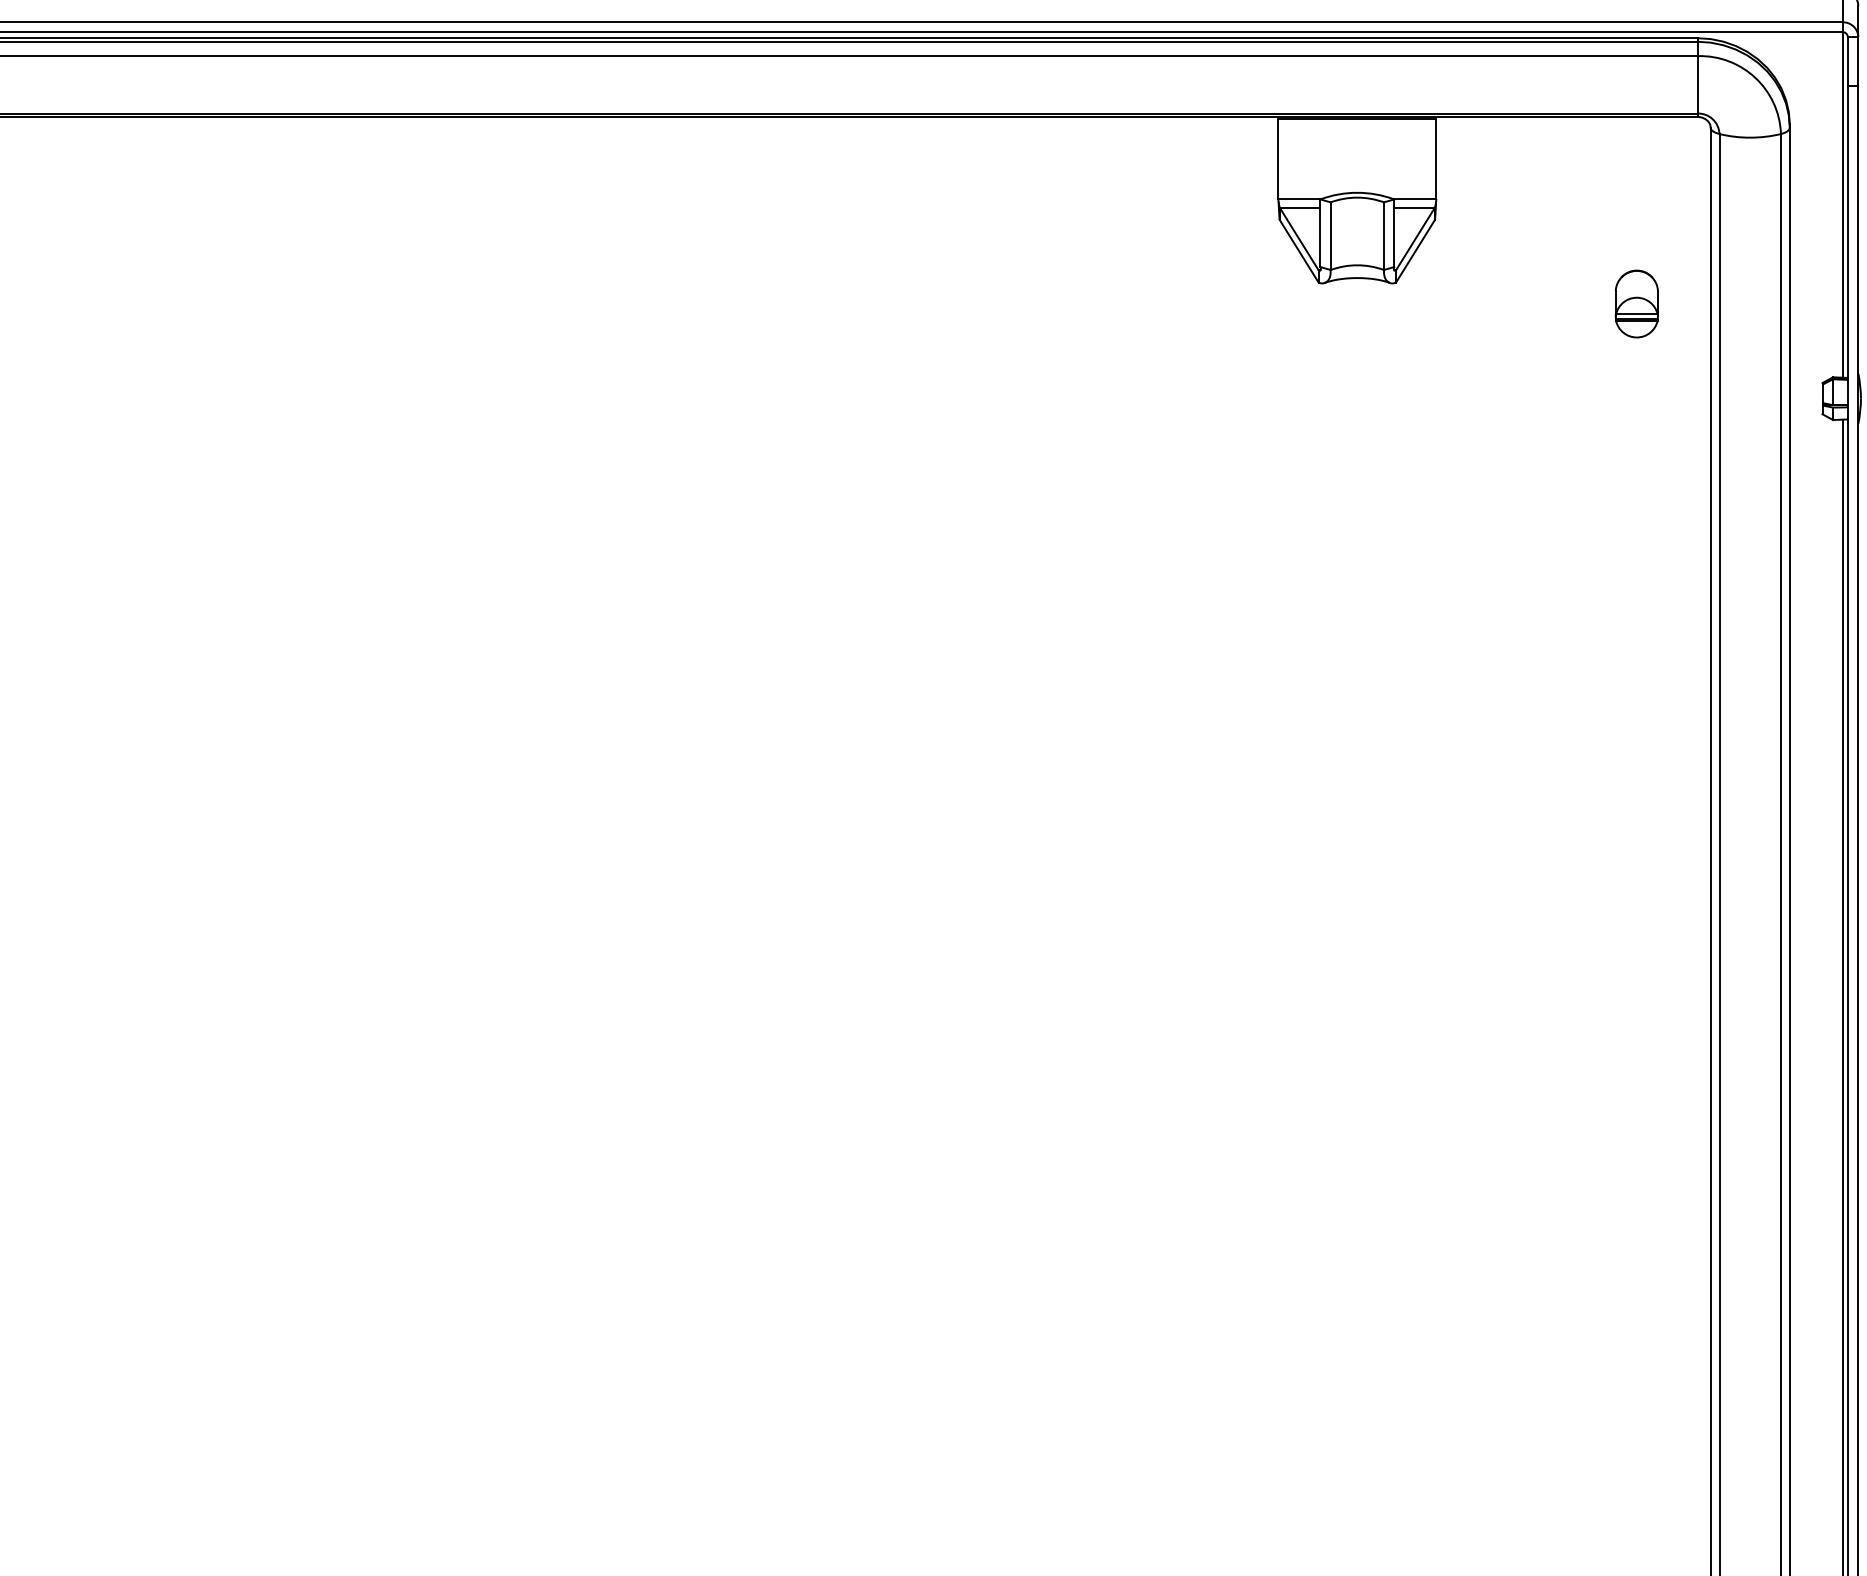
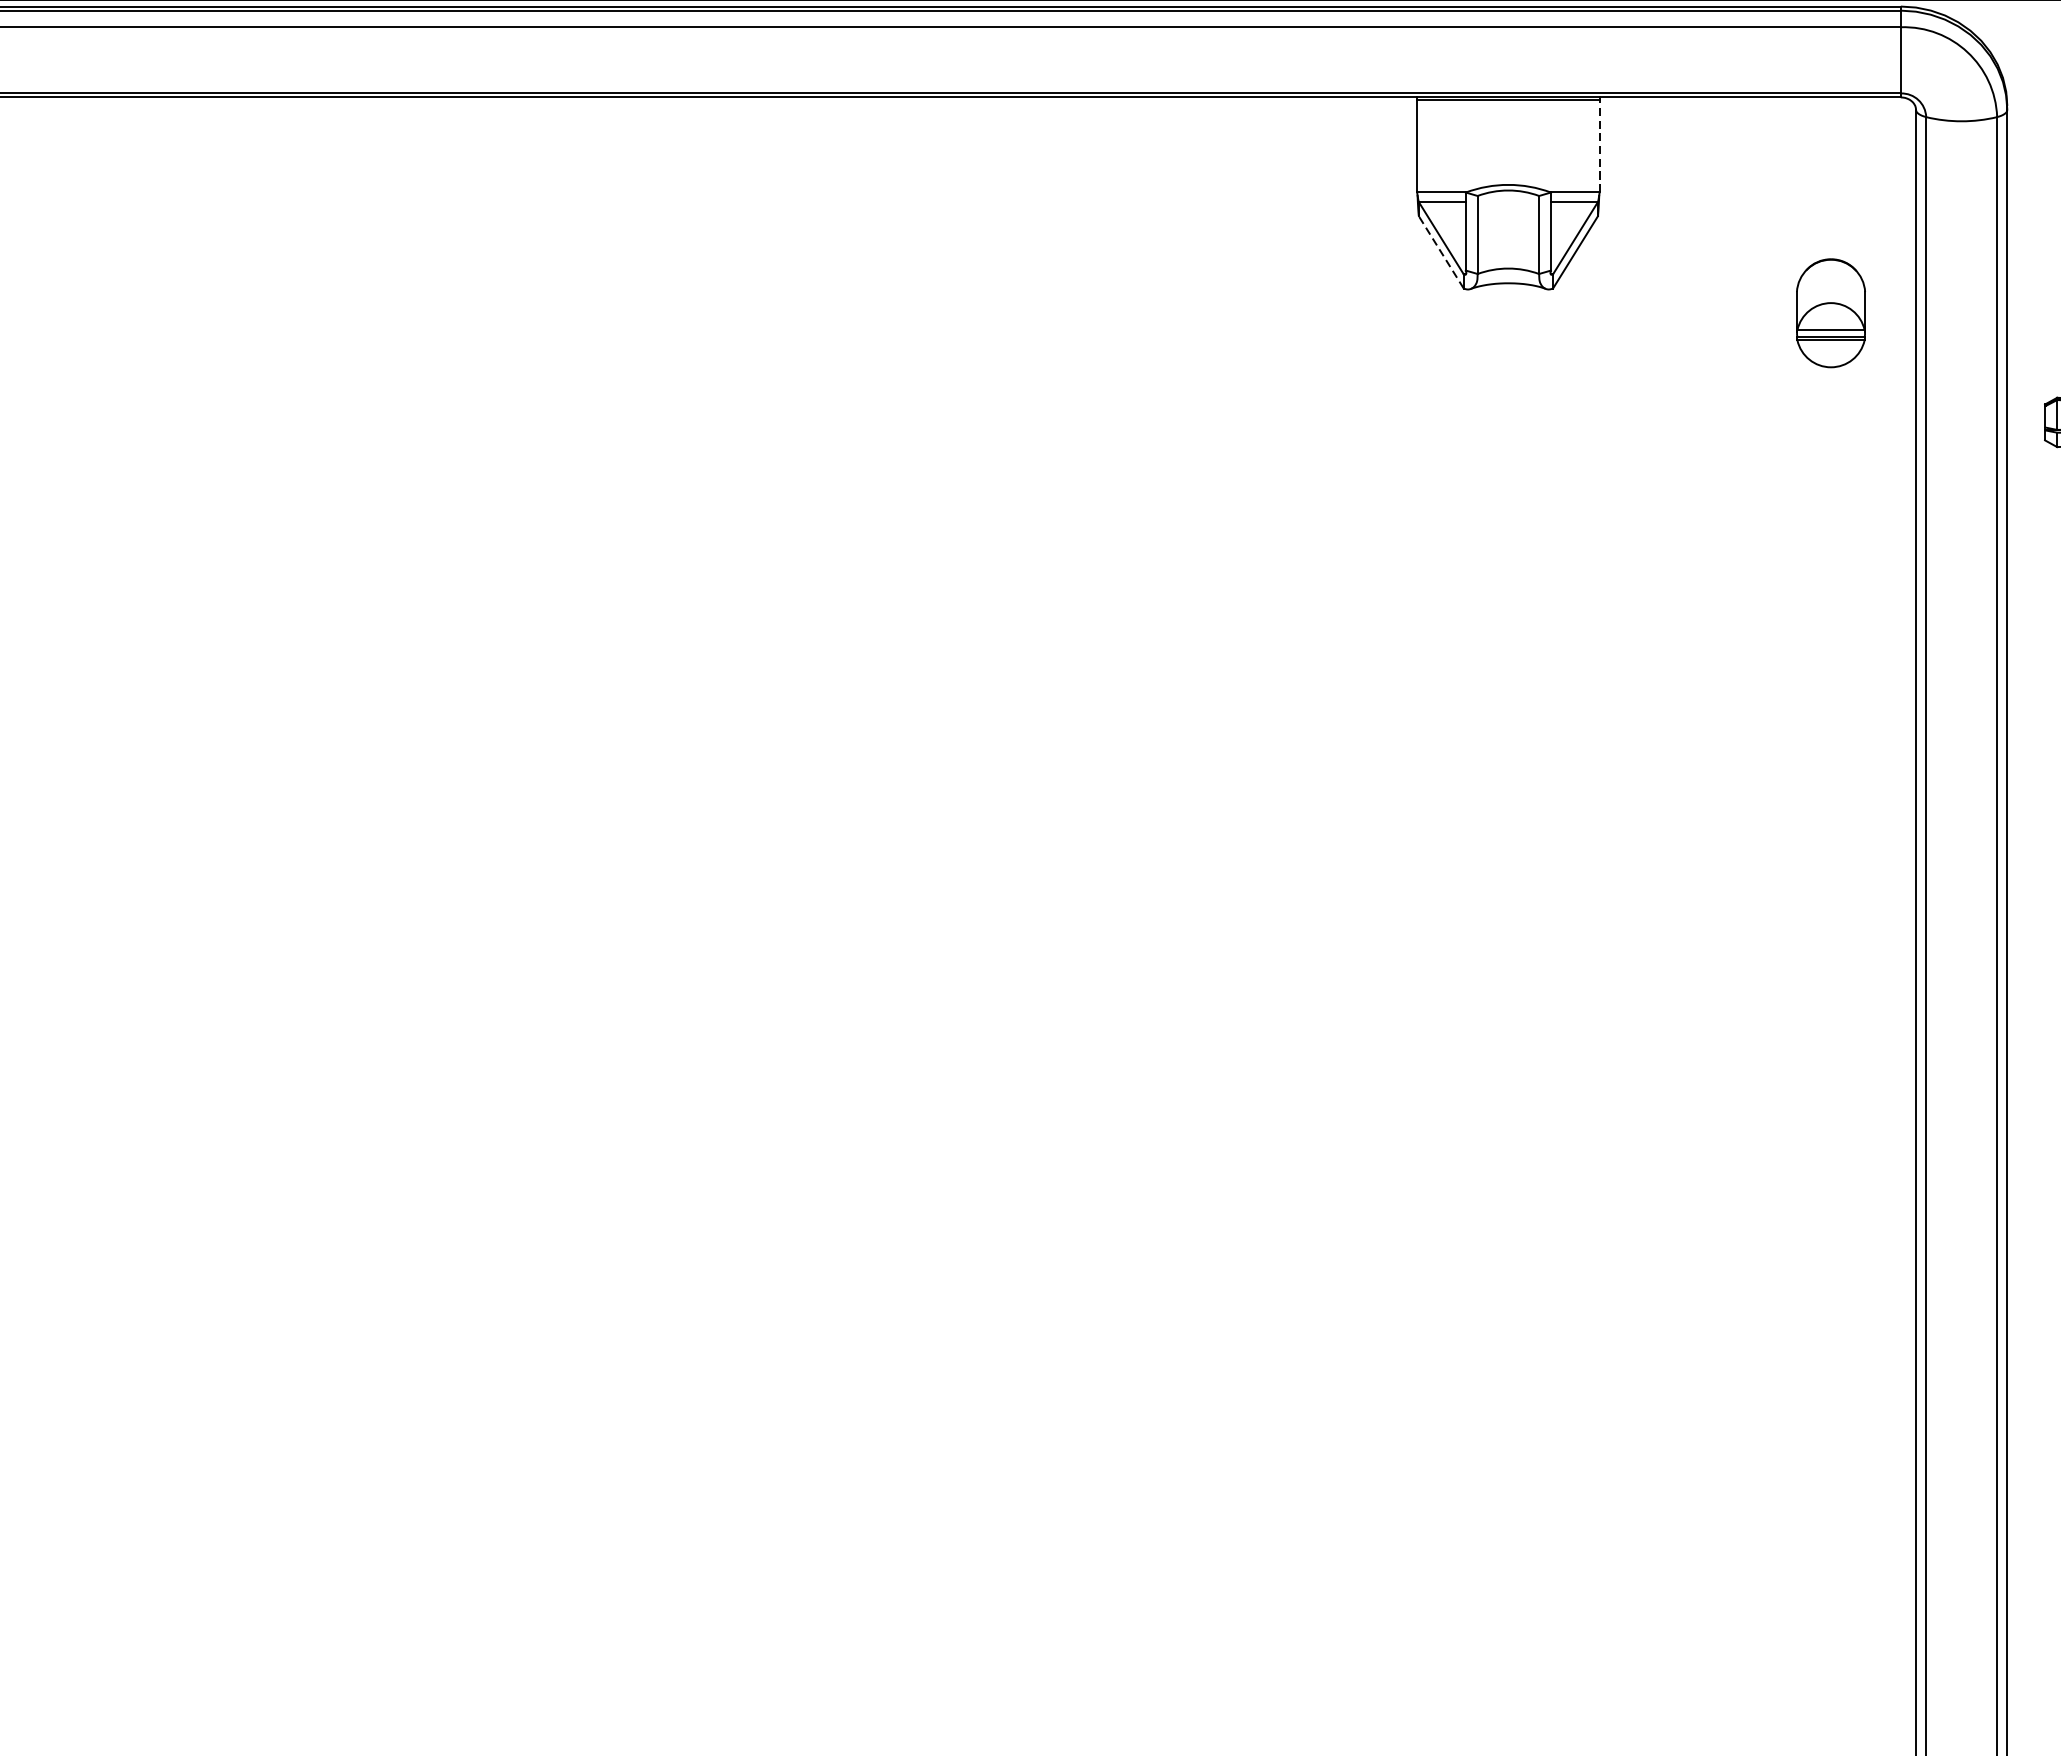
line: (1436, 159) -> (1599, 146), solid -> dashed
line: (1299, 251) -> (1441, 252), solid -> dashed
part: (1636, 303) -> (1830, 312), size x1.4

